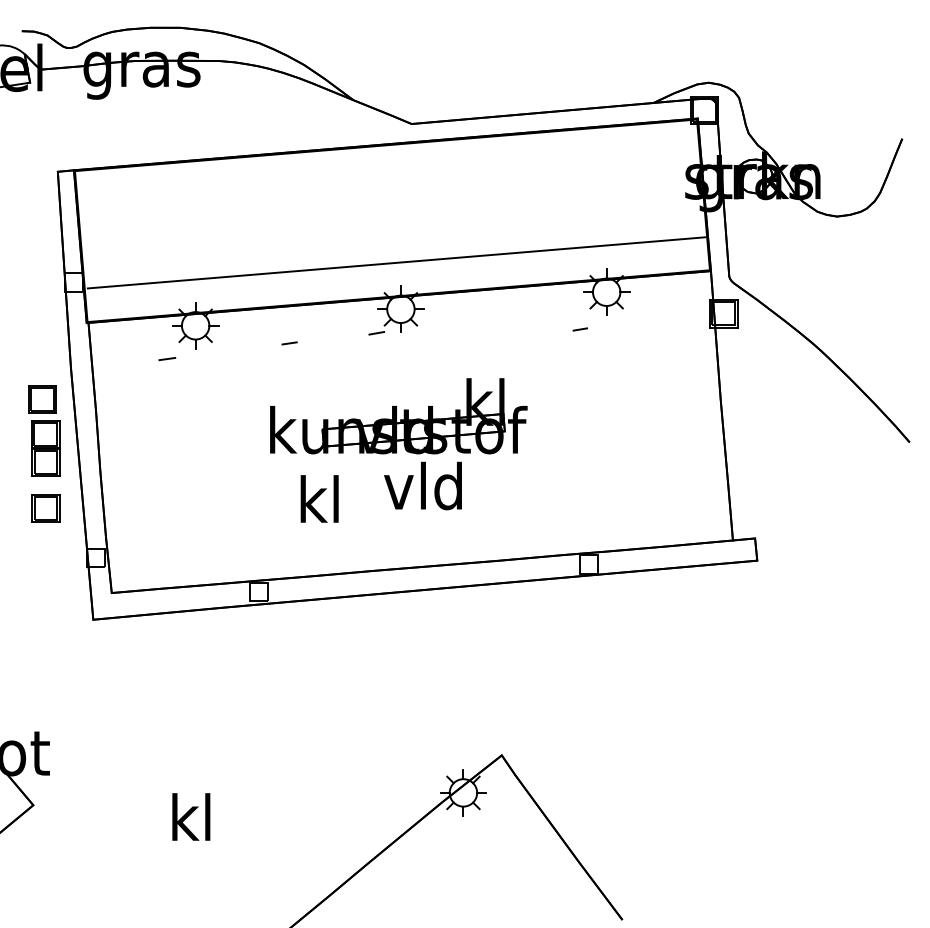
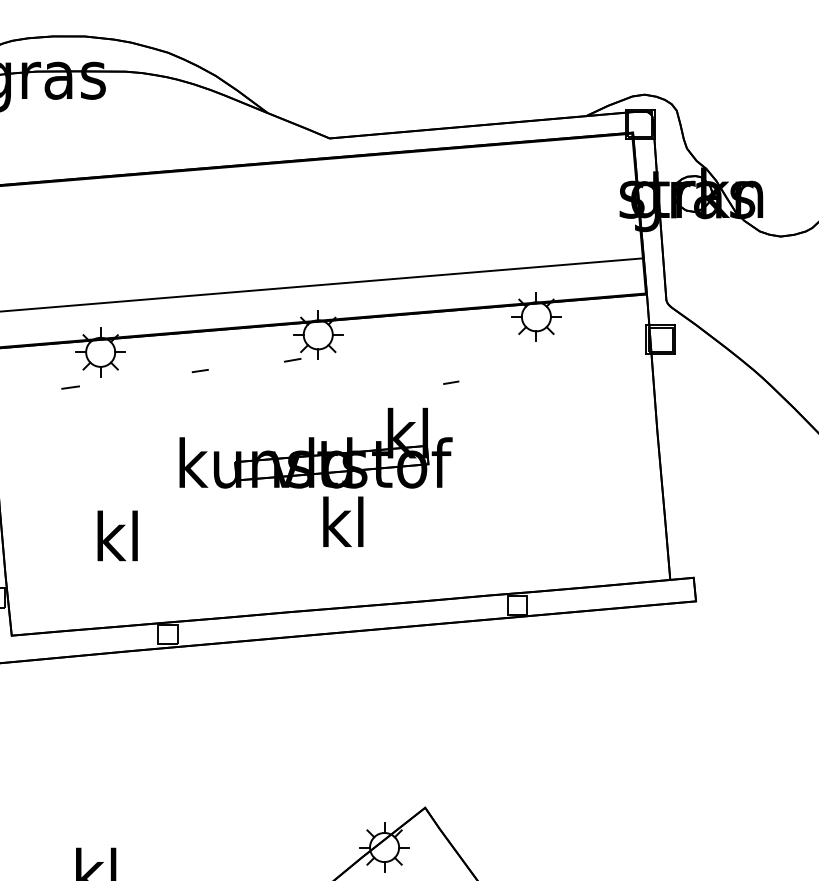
line: (579, 329) -> (450, 382), moved
text: (422, 485) -> (341, 521), vld -> kl
text: (319, 498) -> (117, 535), moved

